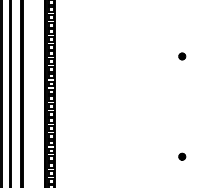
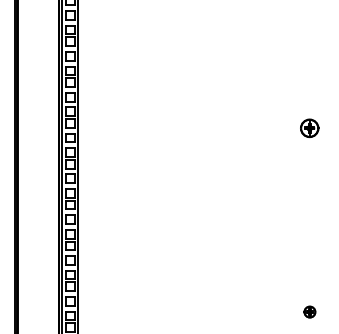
part: (182, 56) -> (310, 128), size x1.6

